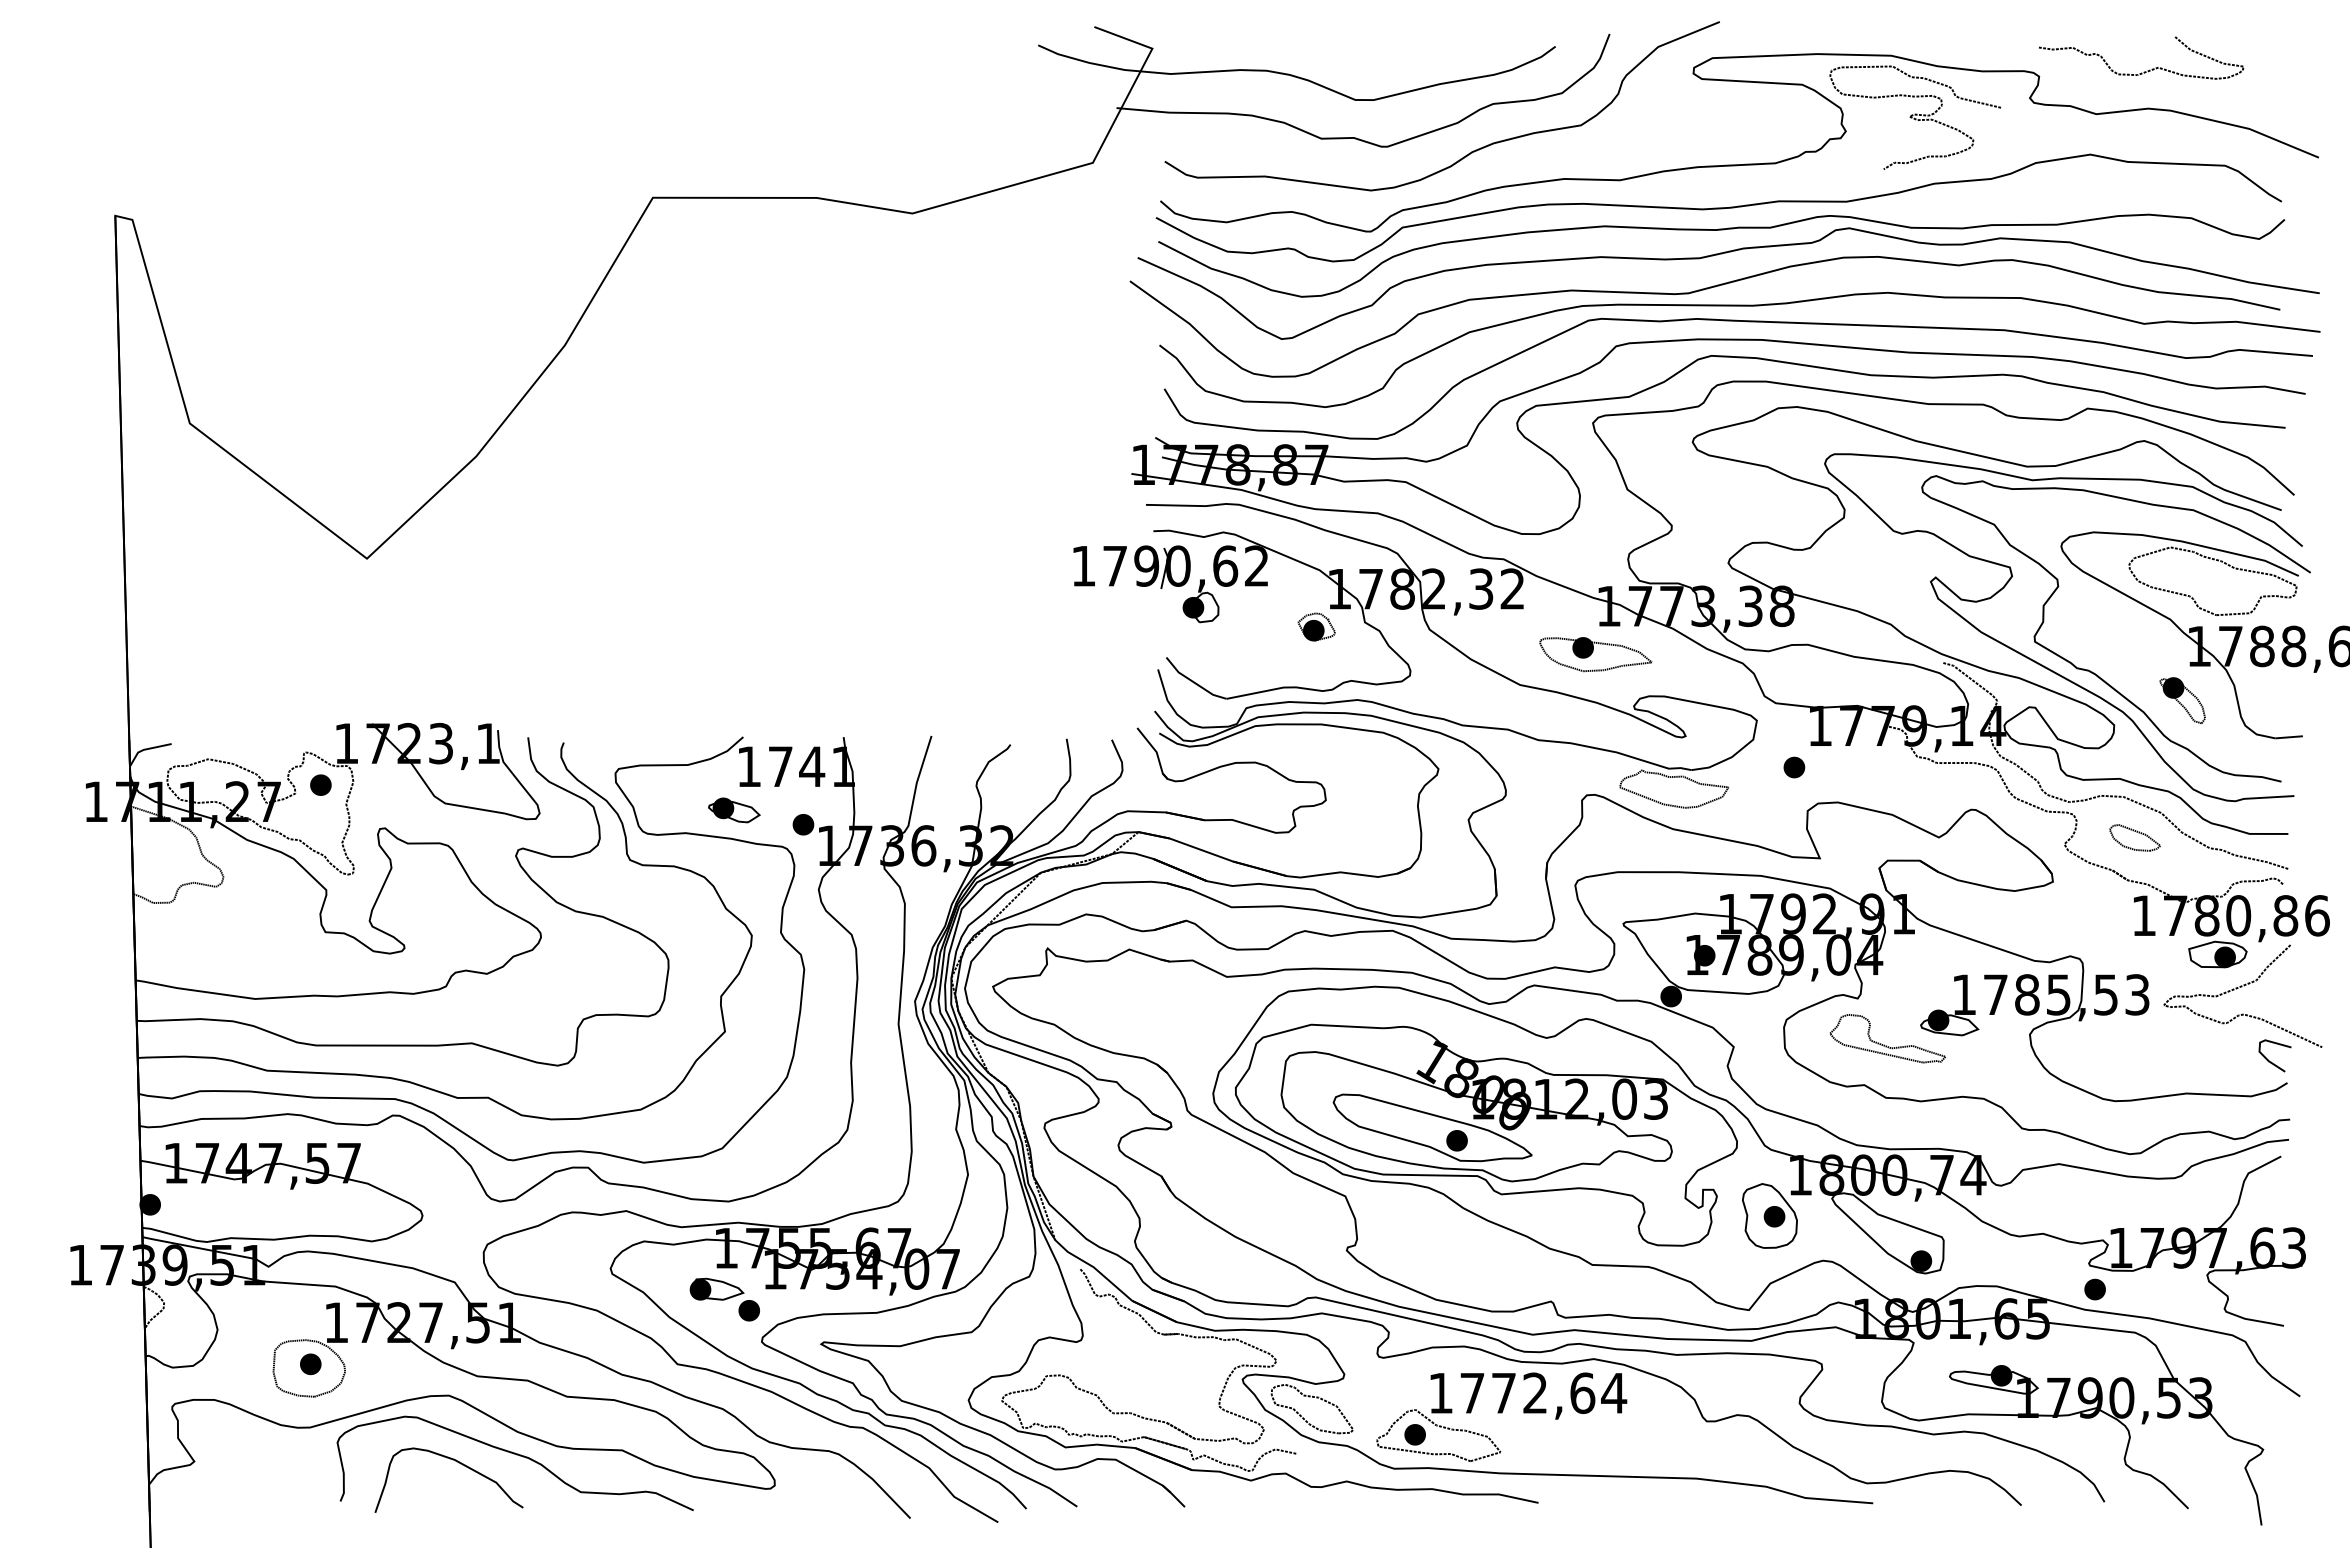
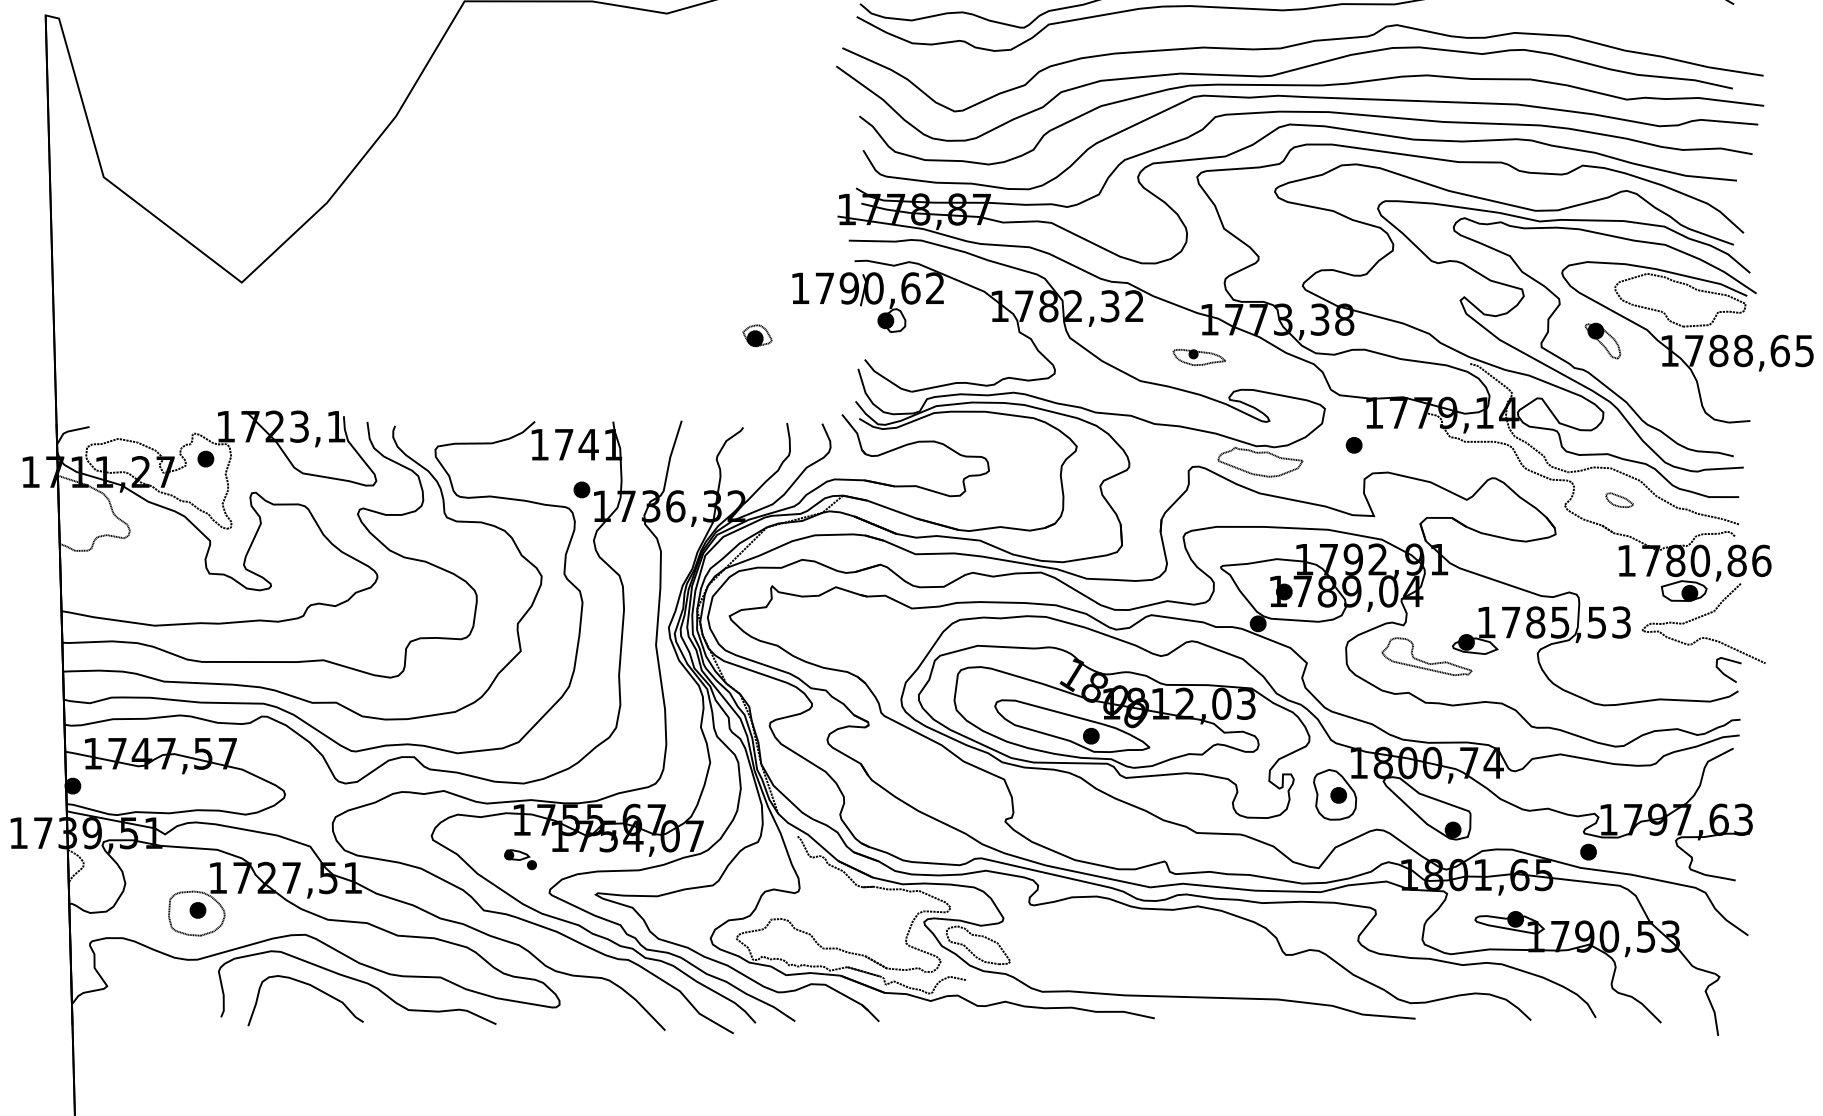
part: (1721, 230) -> (1297, 26), removed
part: (1316, 626) -> (757, 335), moved
part: (1595, 654) -> (1199, 357), size x0.6
part: (2182, 700) -> (1602, 340), moved
part: (734, 810) -> (528, 478), removed
part: (2134, 837) -> (1619, 499), size x0.7
part: (724, 1299) -> (520, 859), size x0.6
part: (1501, 1416) -> (1125, 951), removed

